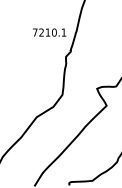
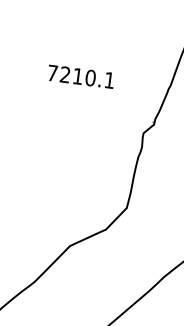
text: (49, 32) -> (80, 76), moved

